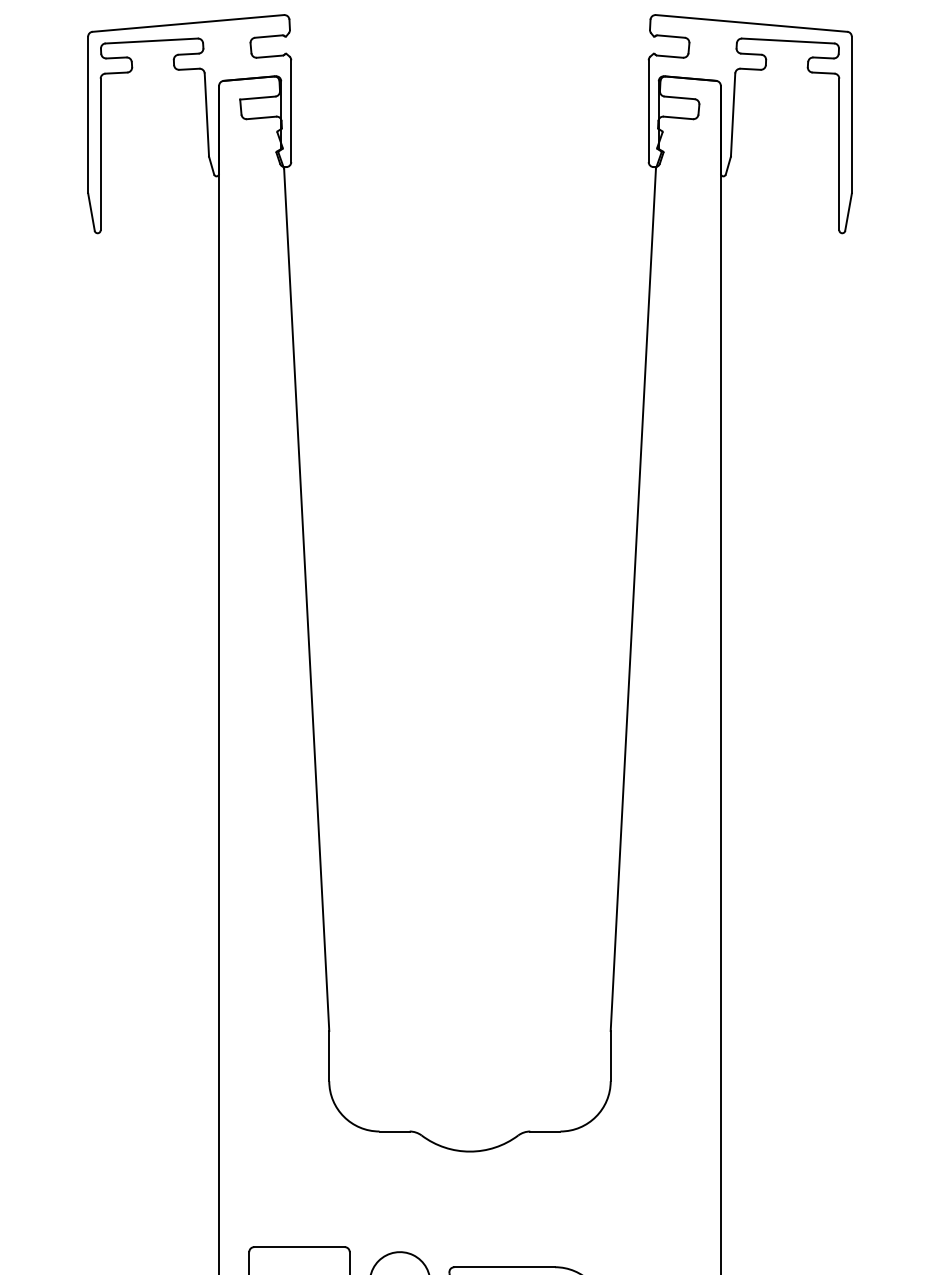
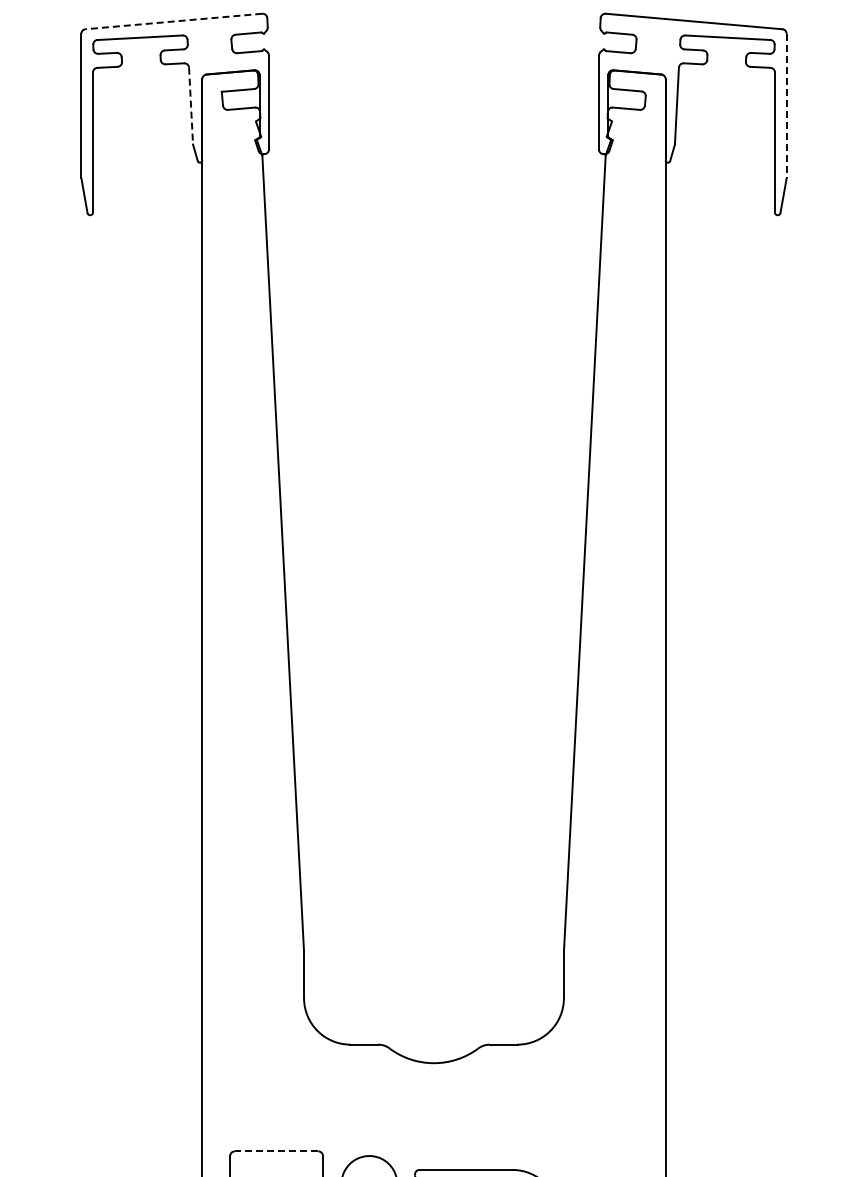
line: (187, 23) -> (173, 21), solid -> dashed
line: (207, 115) -> (191, 106), solid -> dashed
line: (851, 115) -> (786, 106), solid -> dashed
line: (299, 1247) -> (276, 1151), solid -> dashed

